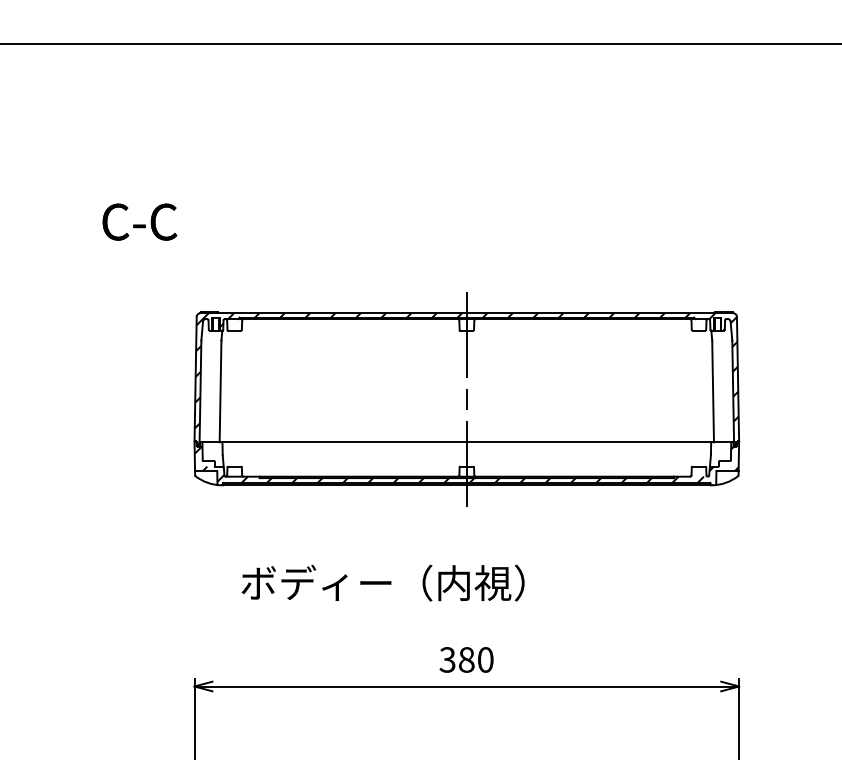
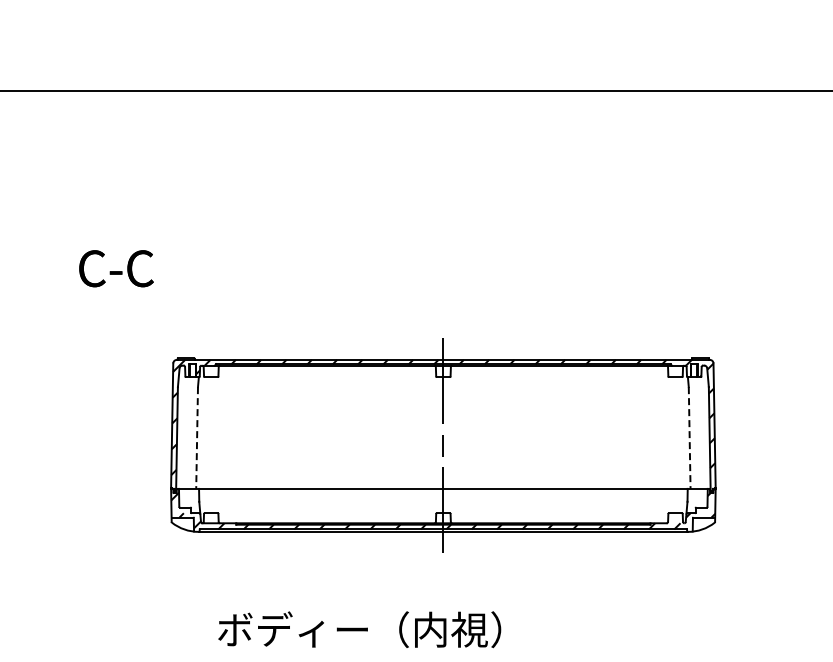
line: (220, 391) -> (197, 438), solid -> dashed
line: (713, 391) -> (690, 438), solid -> dashed

